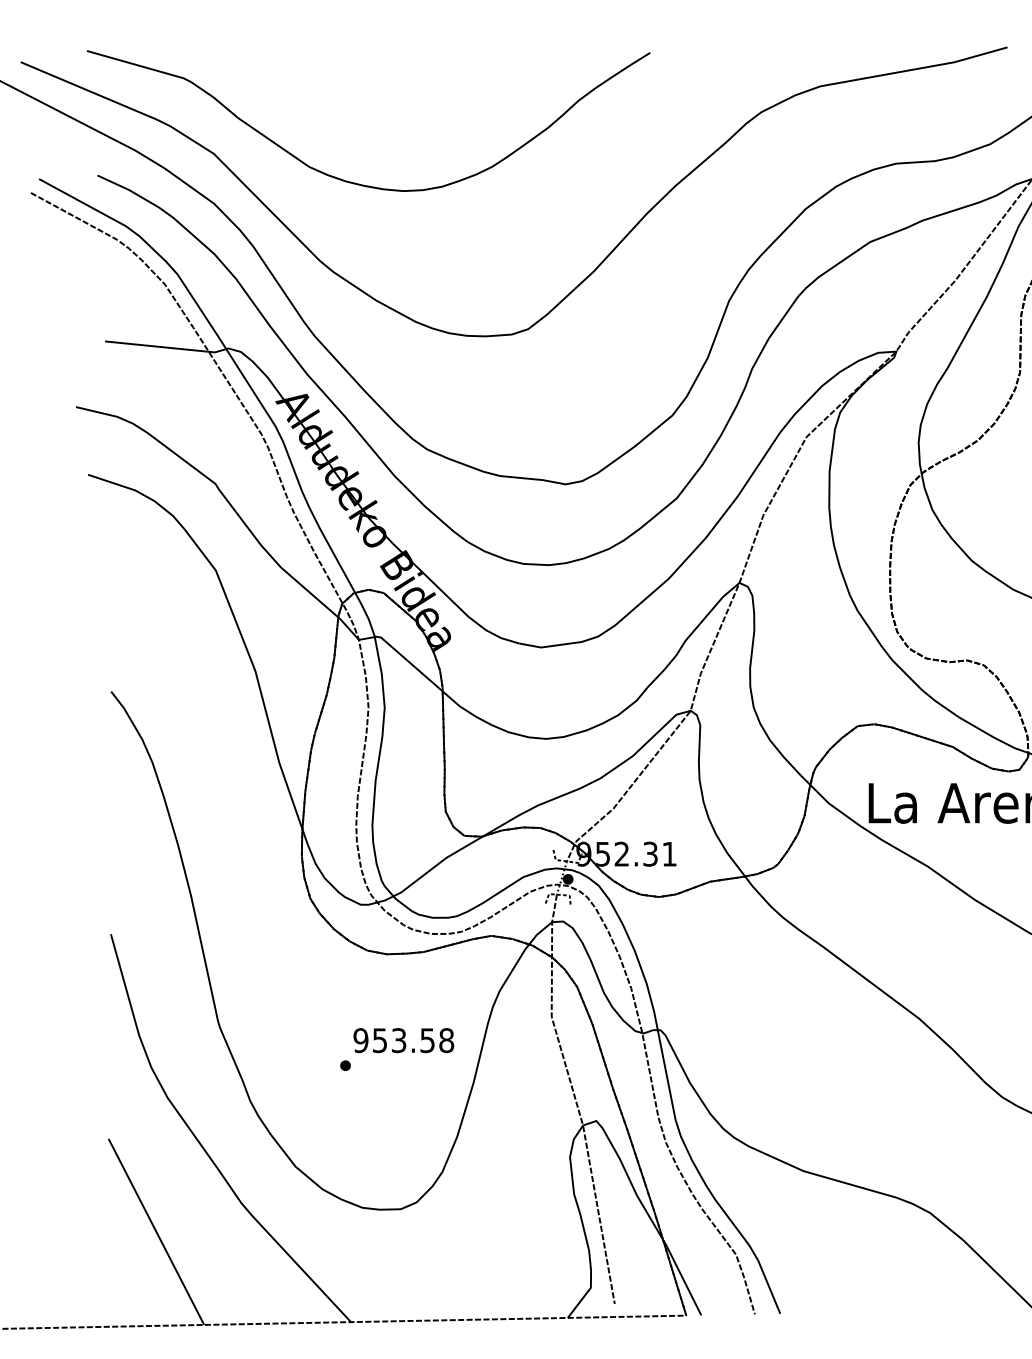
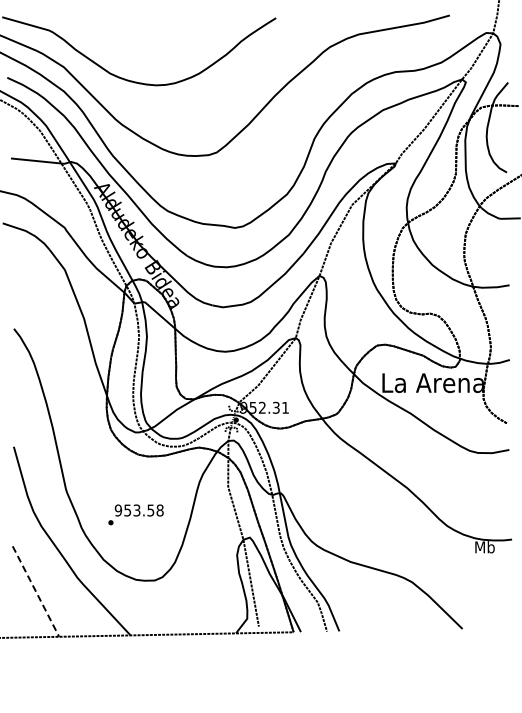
text: (396, 1048) -> (135, 514), moved
line: (155, 1231) -> (35, 591), solid -> dashed

